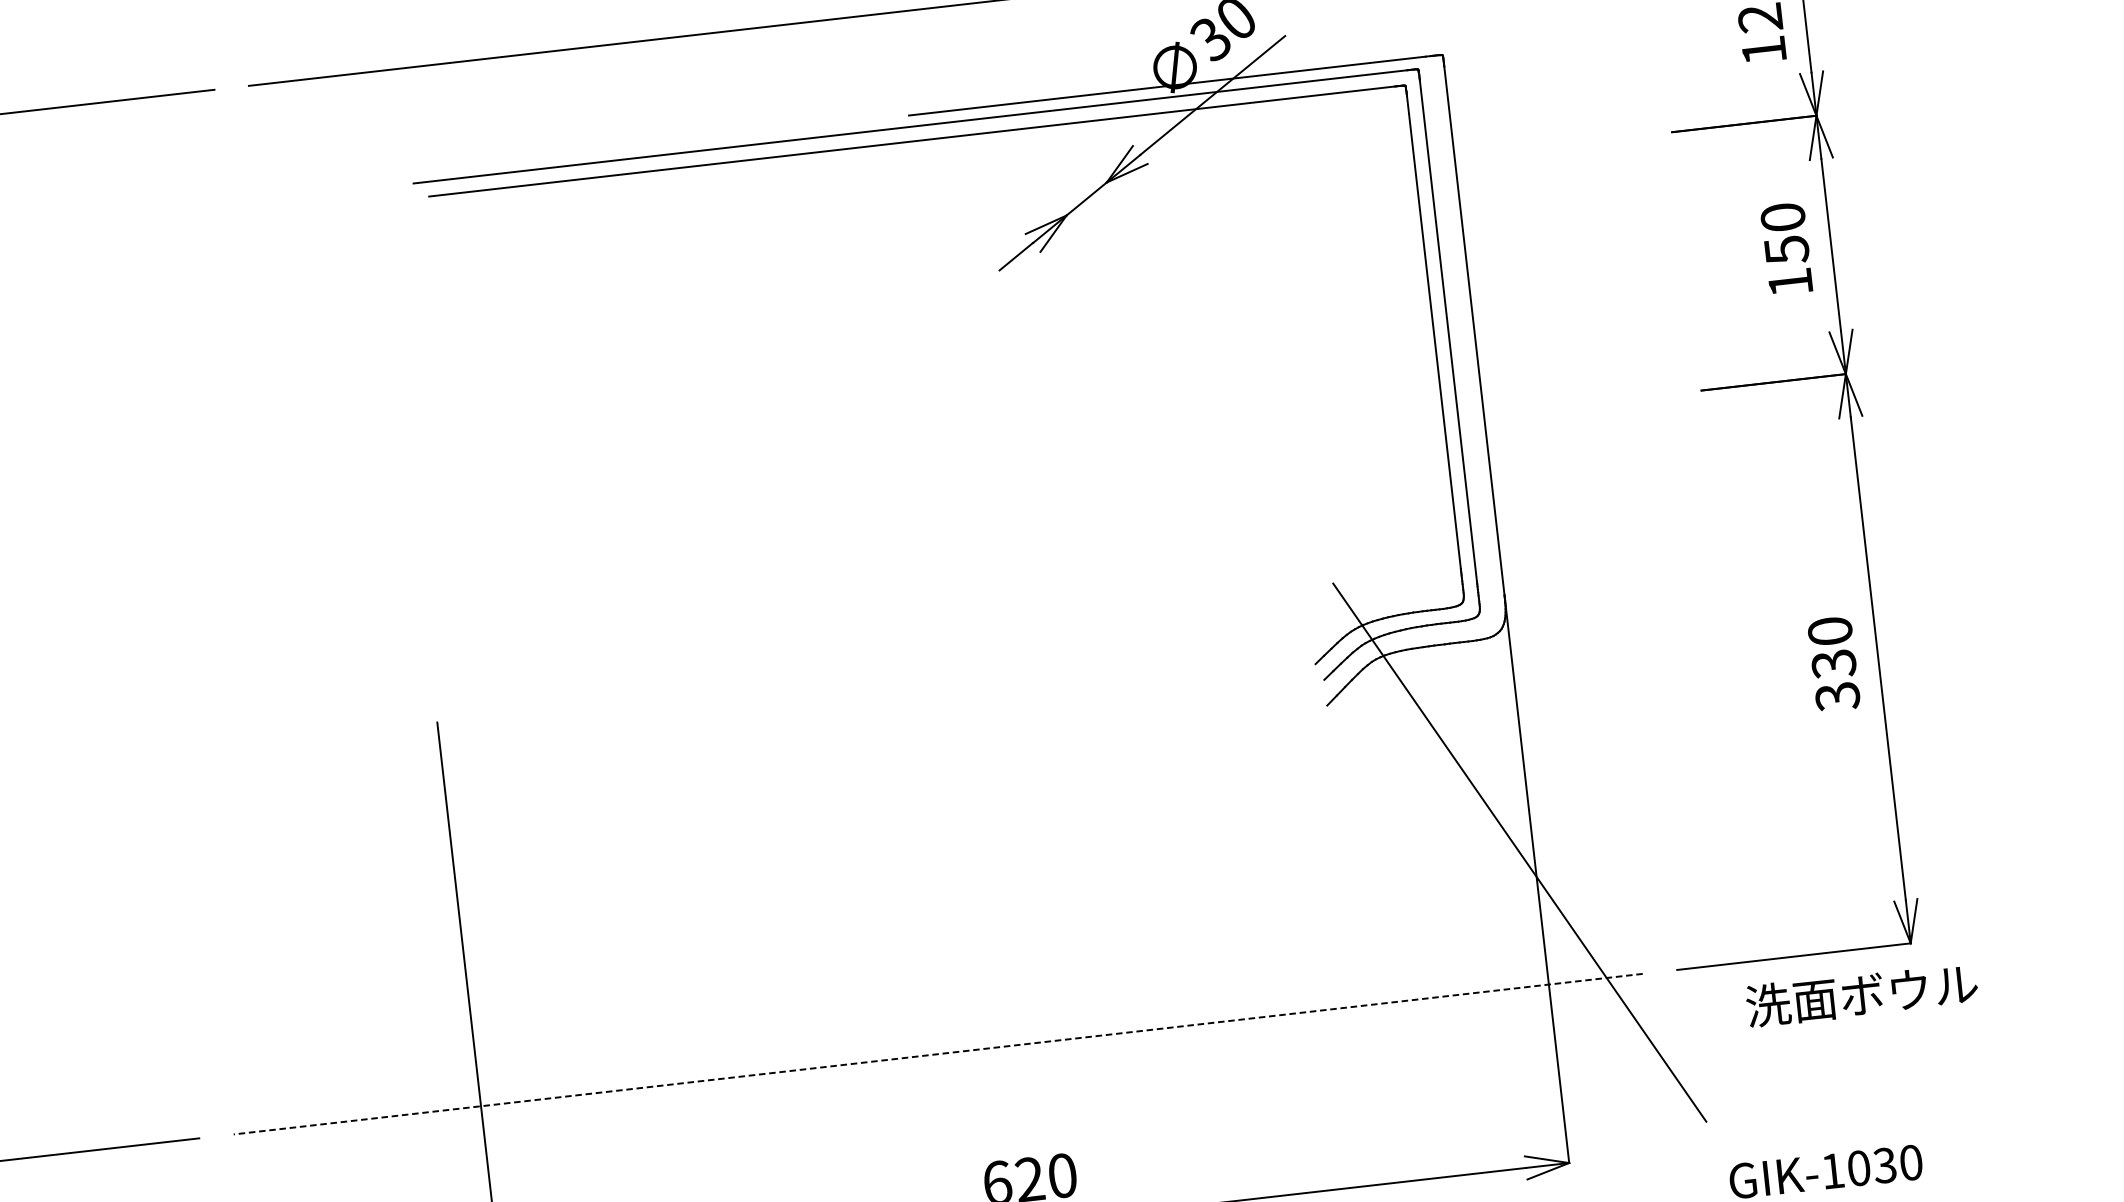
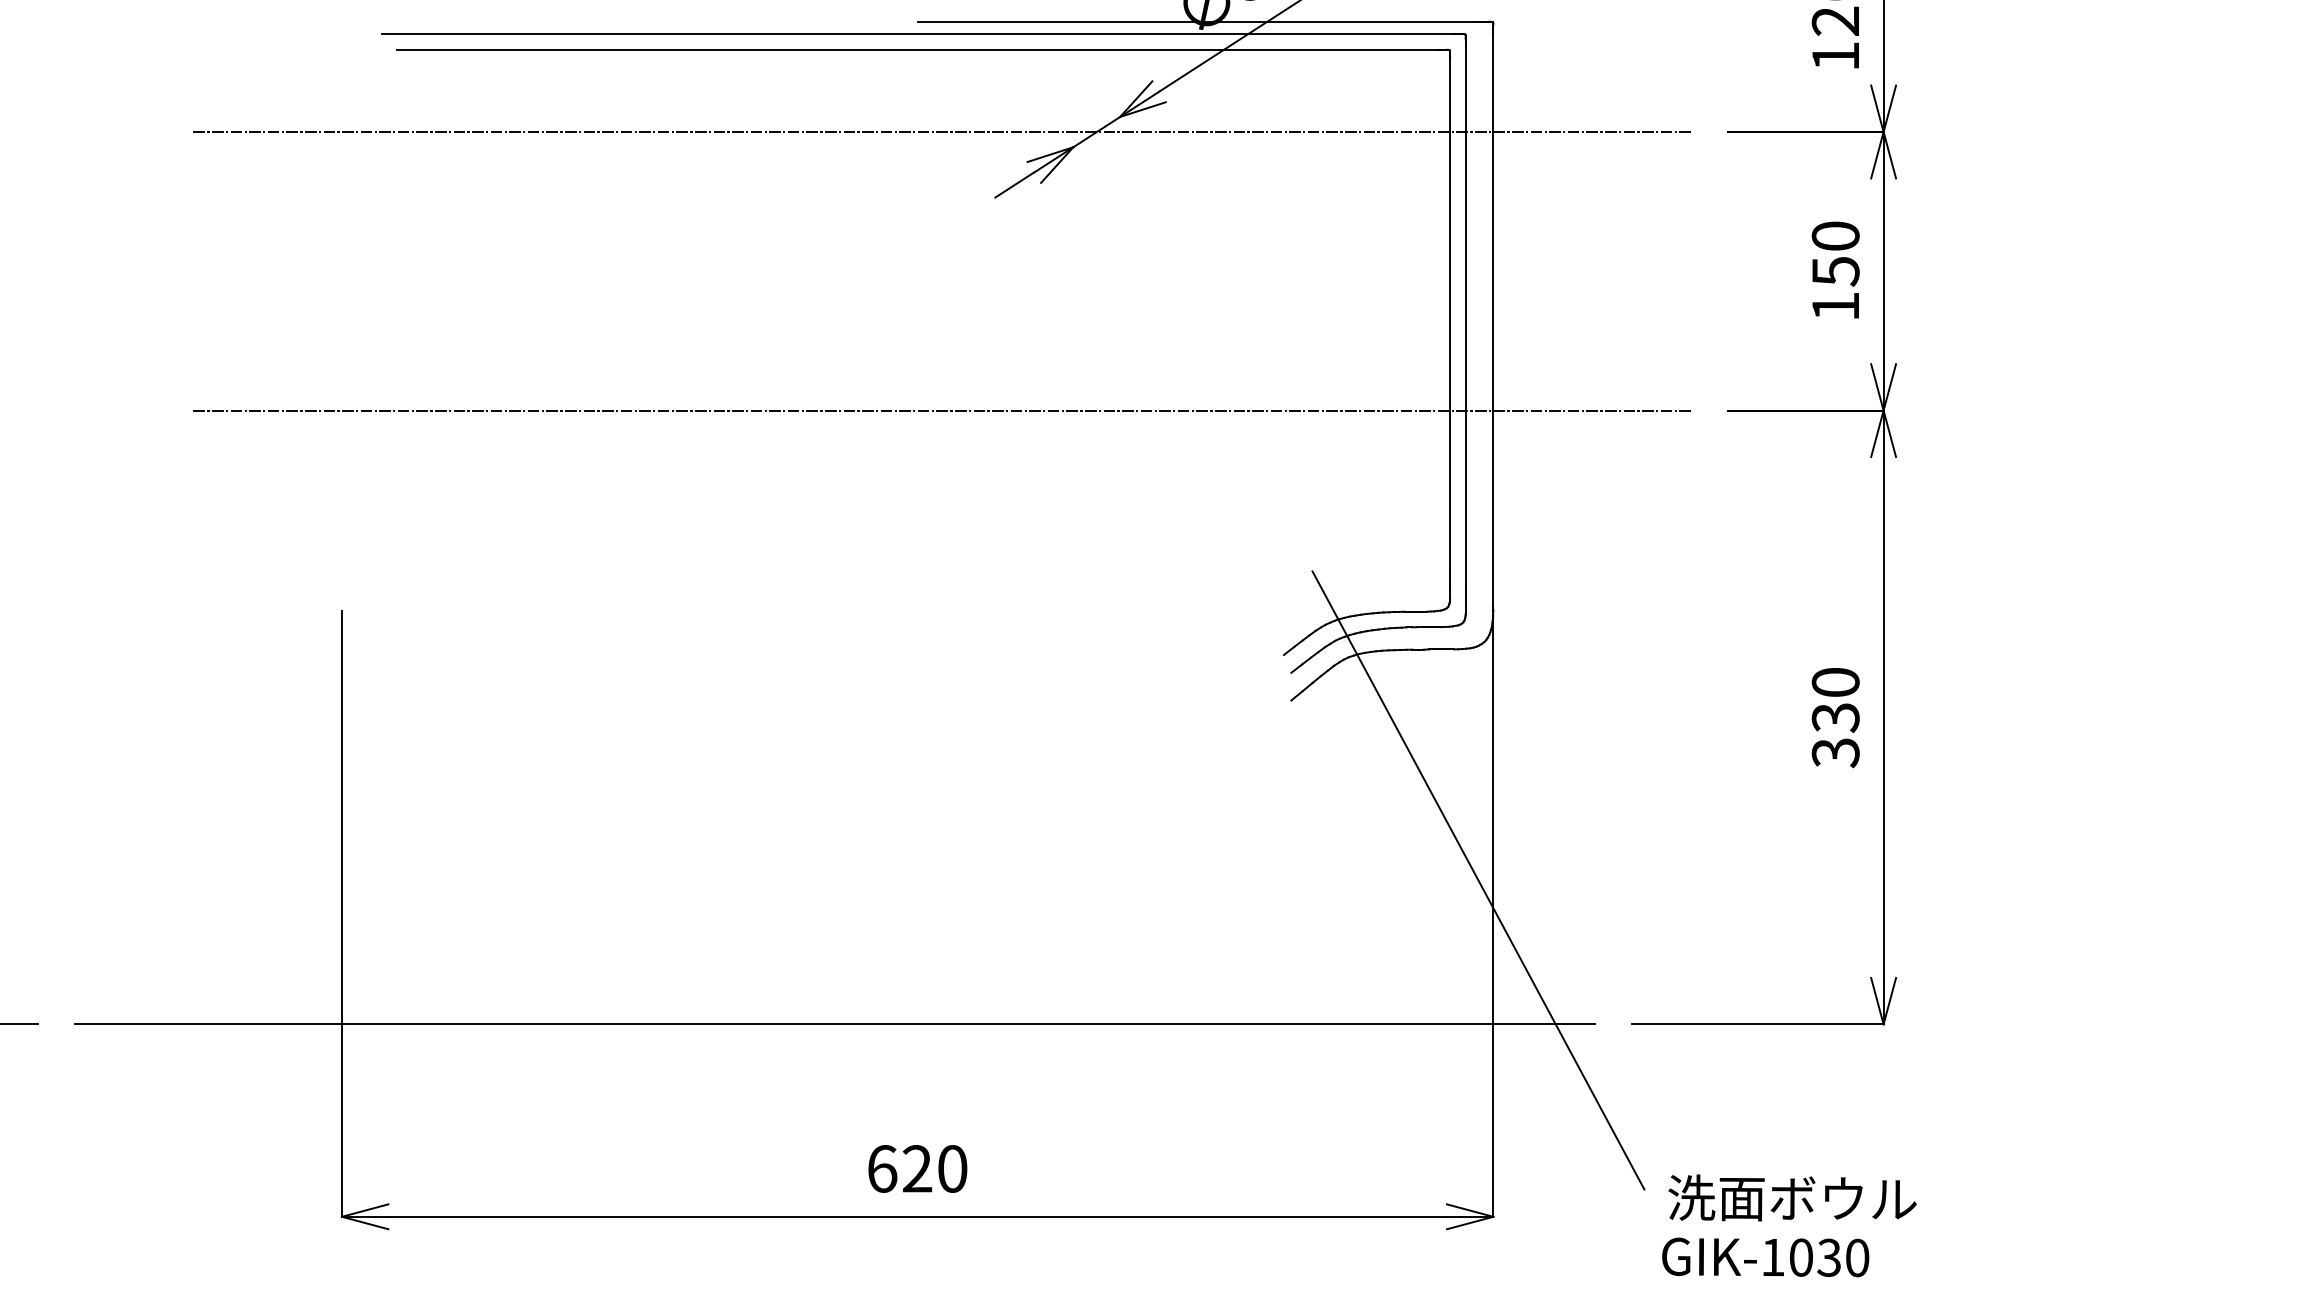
line: (942, 215) -> (941, 132), added
line: (972, 473) -> (941, 410), added
text: (1861, 994) -> (1792, 1197), moved
line: (937, 1054) -> (834, 1024), dashed -> solid

